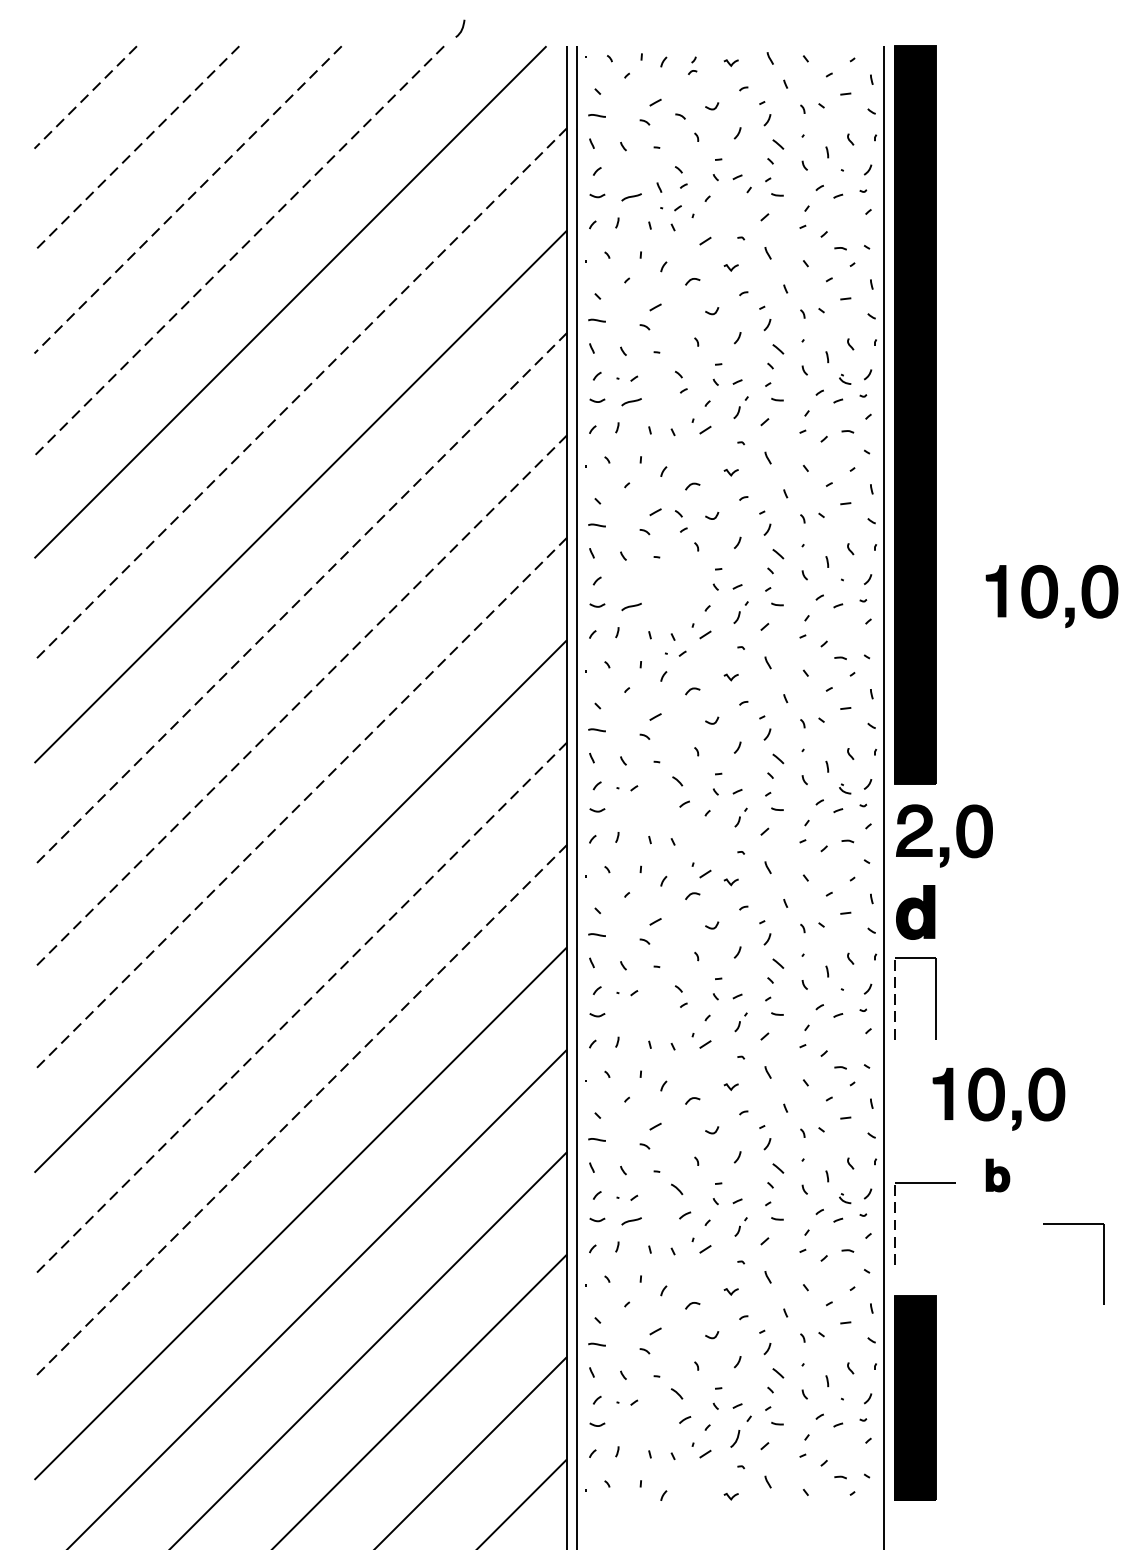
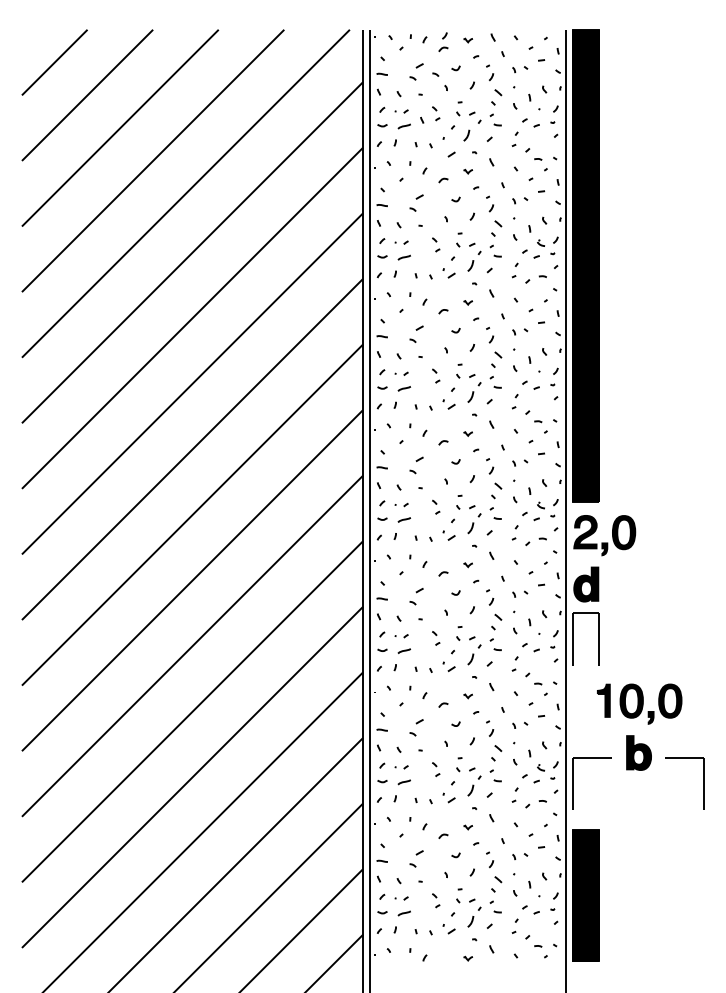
curve: (461, 28) -> (467, 135), moved
part: (692, 66) -> (443, 42), size x1.67
line: (85, 97) -> (54, 62), dashed -> solid
line: (136, 148) -> (87, 95), dashed -> solid
line: (186, 200) -> (119, 128), dashed -> solid
part: (670, 208) -> (401, 111), moved
line: (238, 251) -> (152, 161), dashed -> solid
line: (300, 395) -> (192, 253), dashed -> solid
part: (741, 406) -> (474, 260), size x1.43
part: (681, 520) -> (436, 375), moved
part: (1051, 595) -> (673, 381), removed
line: (300, 600) -> (192, 384), dashed -> solid
part: (741, 612) -> (474, 392), size x1.43
part: (675, 653) -> (401, 373), moved
line: (300, 701) -> (192, 449), dashed -> solid
part: (681, 790) -> (436, 506), size x0.71
line: (300, 804) -> (192, 515), dashed -> solid
curve: (630, 810) -> (403, 519), added
part: (741, 817) -> (474, 523), size x1.67
part: (700, 870) -> (448, 535), moved
line: (894, 998) -> (572, 639), dashed -> solid
line: (300, 1009) -> (192, 646), dashed -> solid
curve: (630, 1015) -> (403, 650), added
part: (741, 1021) -> (474, 654), size x1.67
line: (300, 1112) -> (192, 712), dashed -> solid
part: (997, 1174) -> (638, 752), size x1.67
part: (681, 1201) -> (436, 769), size x0.62
line: (894, 1223) -> (572, 783), dashed -> solid
part: (741, 1226) -> (474, 785), size x1.67
part: (1103, 1263) -> (703, 783), moved
part: (681, 1405) -> (436, 900), size x0.62
curve: (630, 1426) -> (403, 913), added

